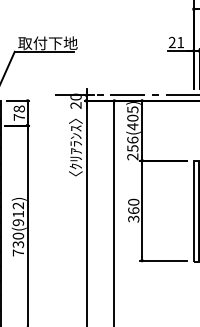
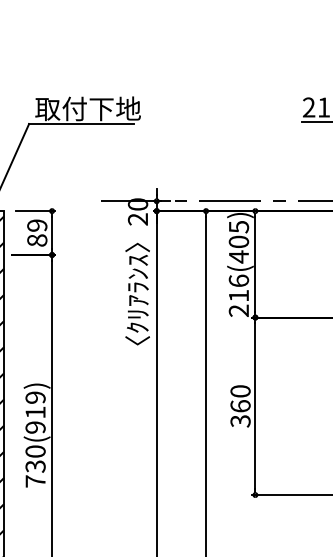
text: (19, 112) -> (37, 231), 78 -> 89
text: (132, 148) -> (238, 295), 256(405) -> 216(405)
text: (18, 205) -> (35, 397), 730(912) -> 730(919)

